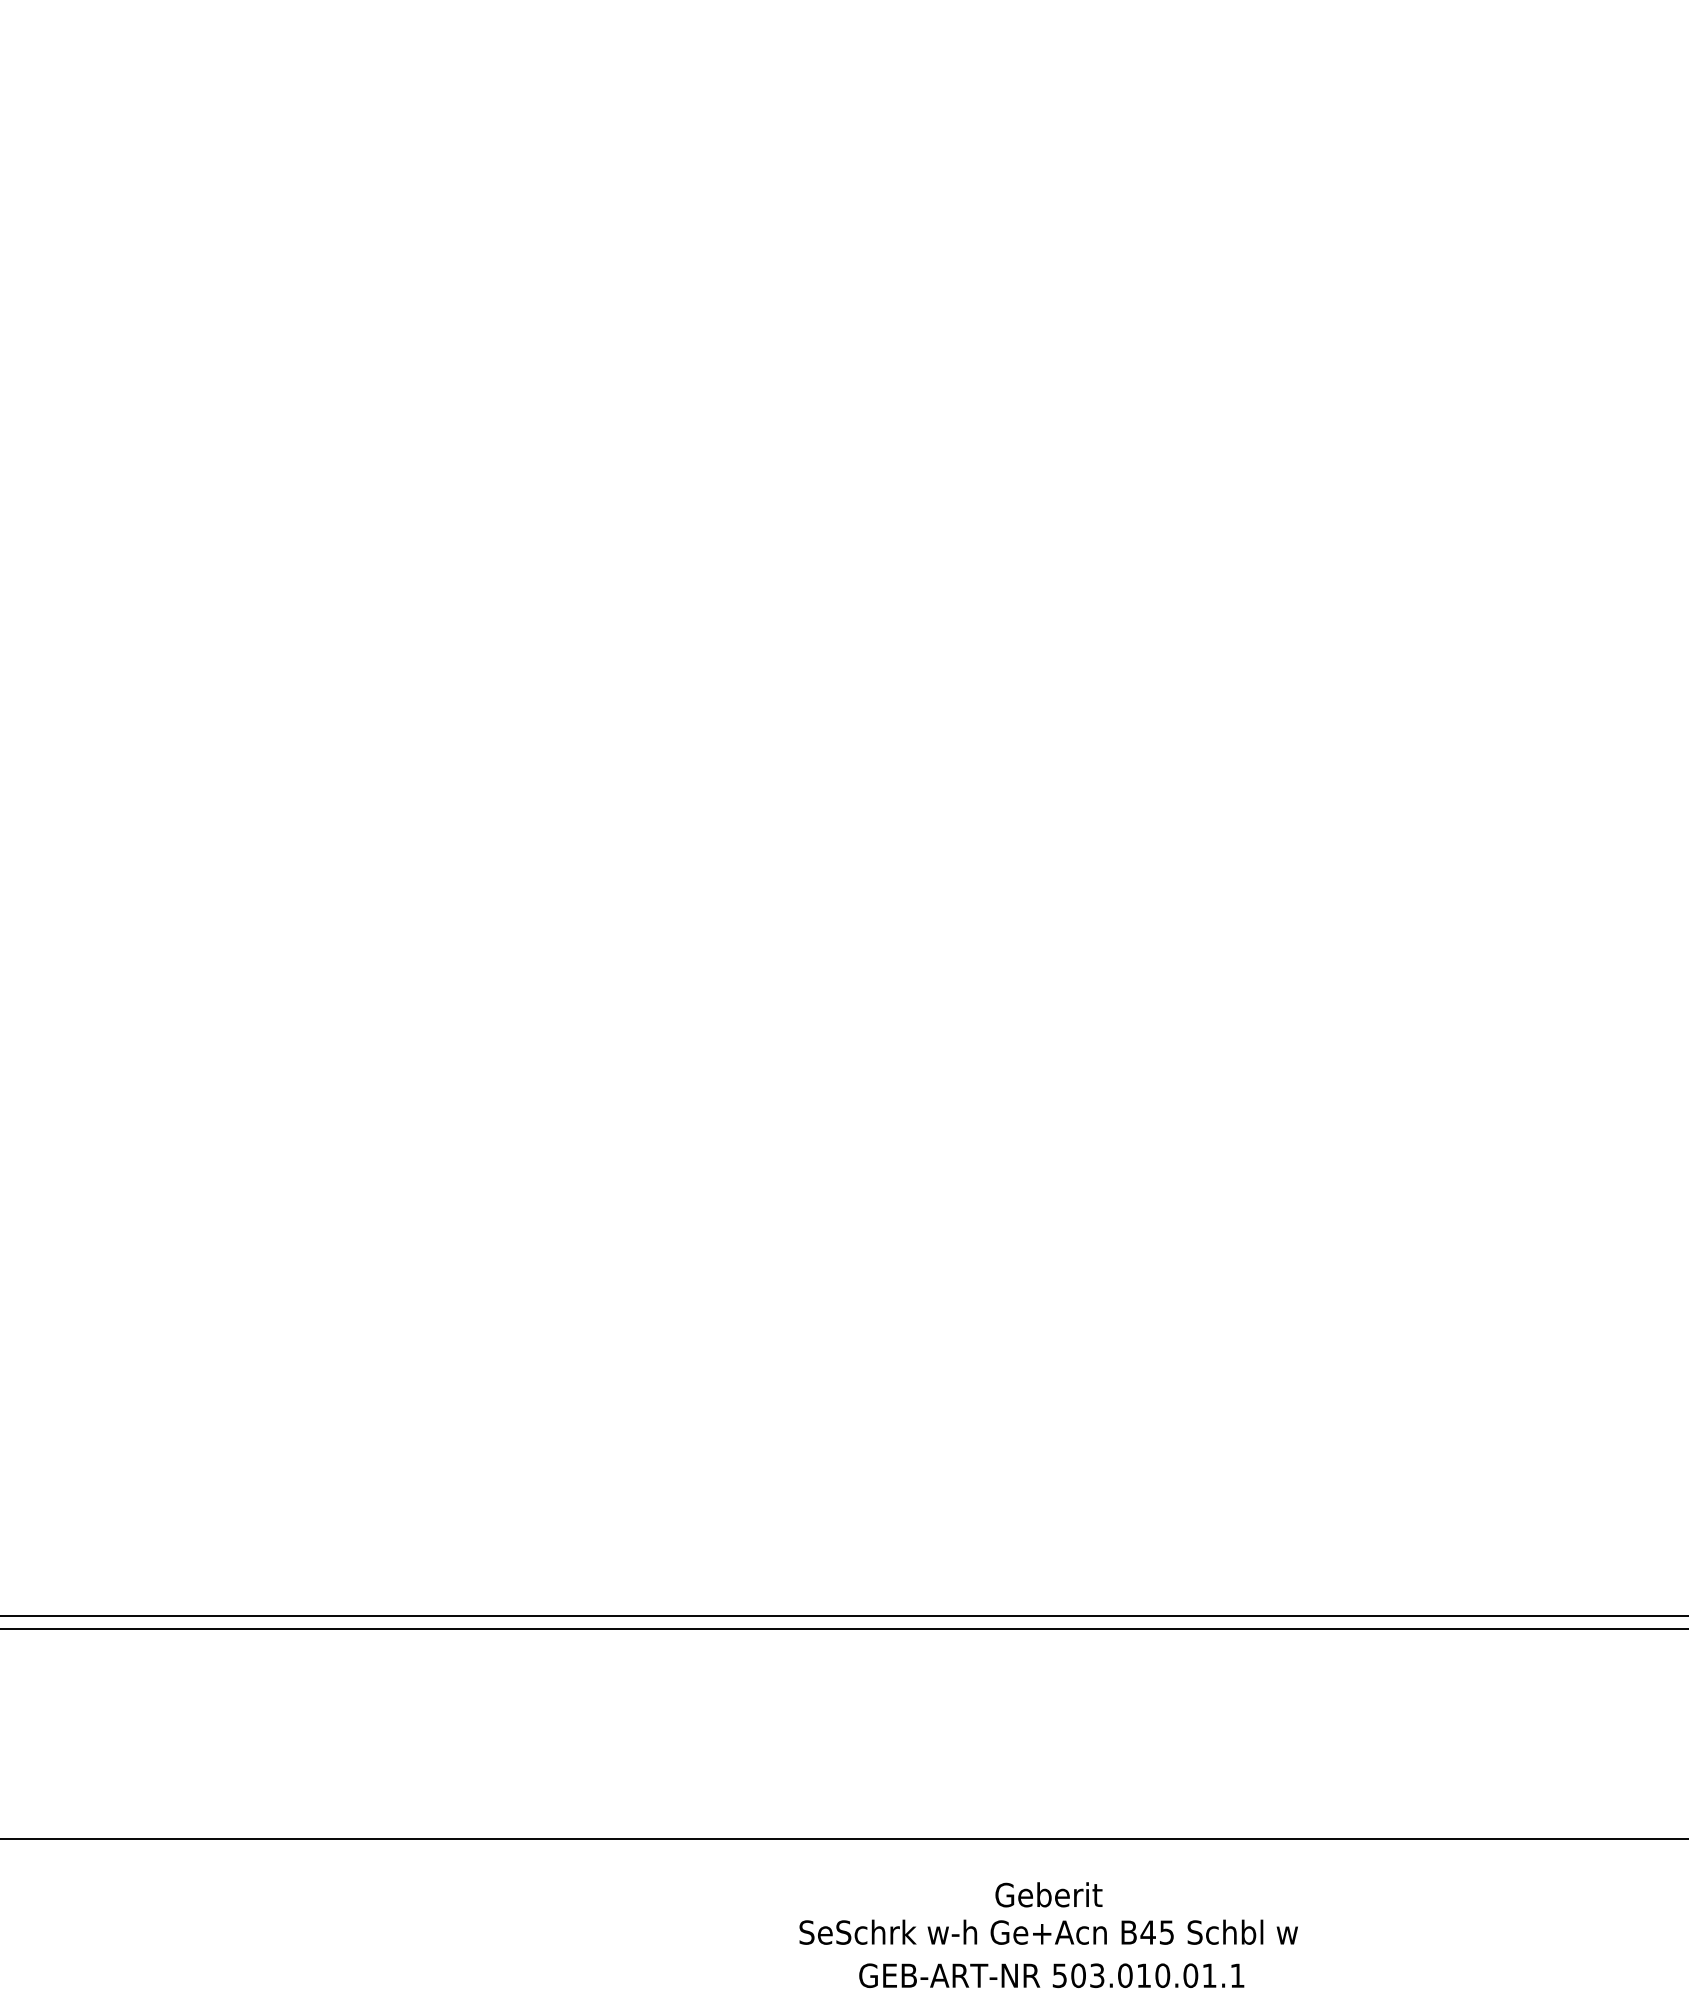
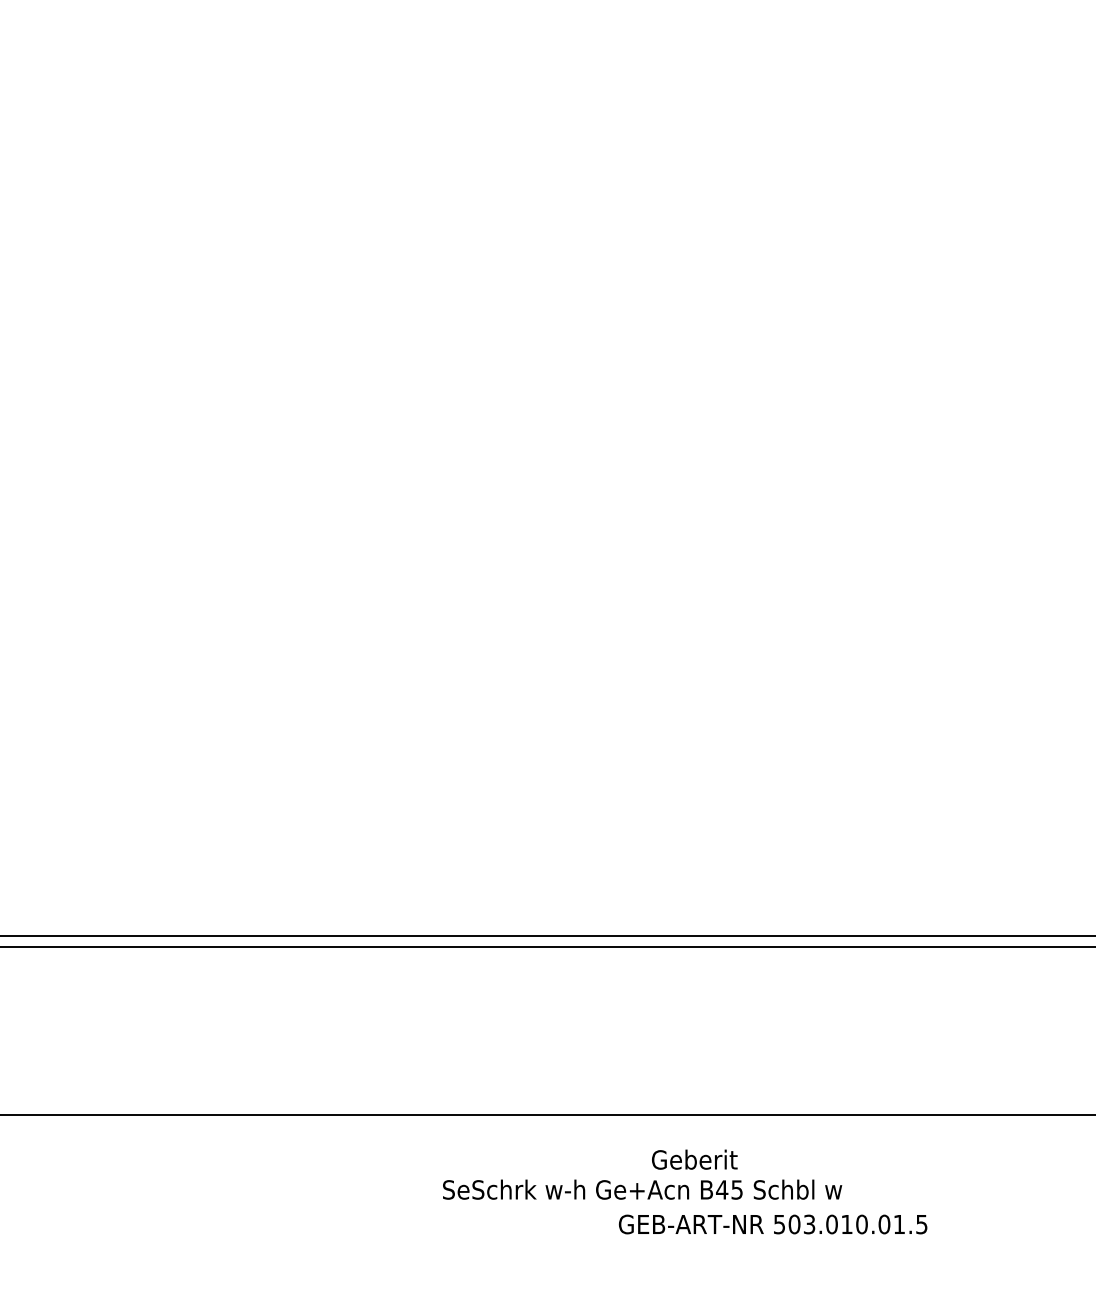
text: (1048, 1894) -> (694, 1159), moved
text: (1048, 1931) -> (642, 1189), moved
text: (1237, 1975) -> (921, 1224), 503.010.01.1 -> 503.010.01.5

